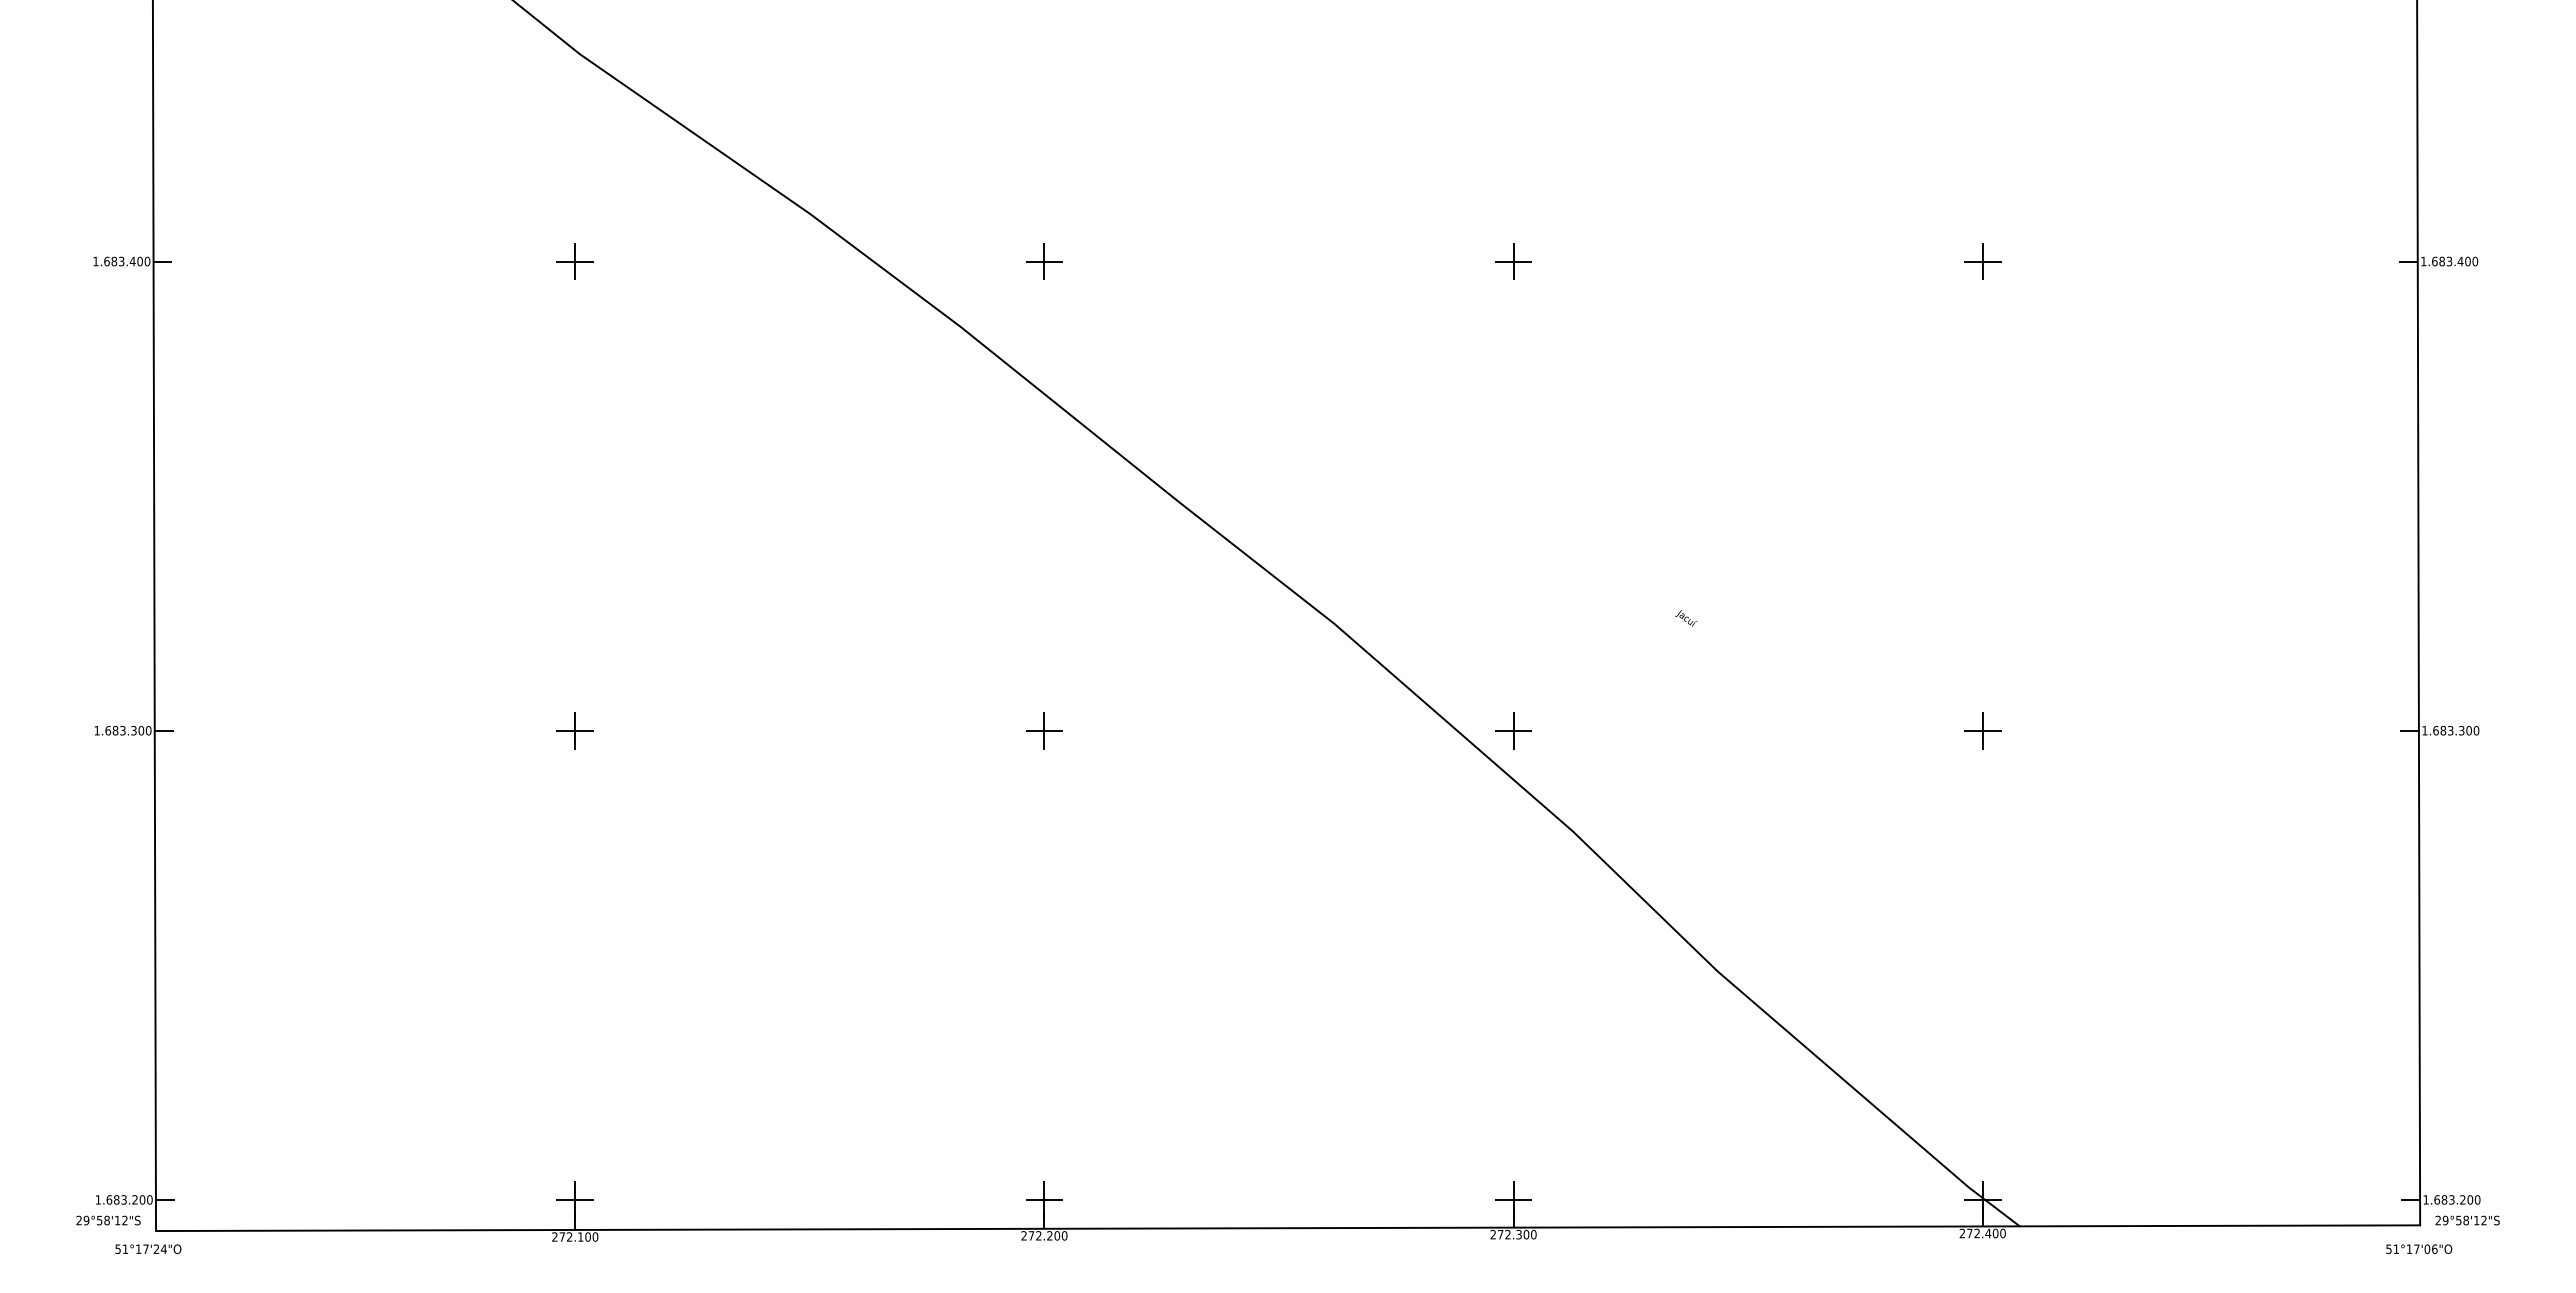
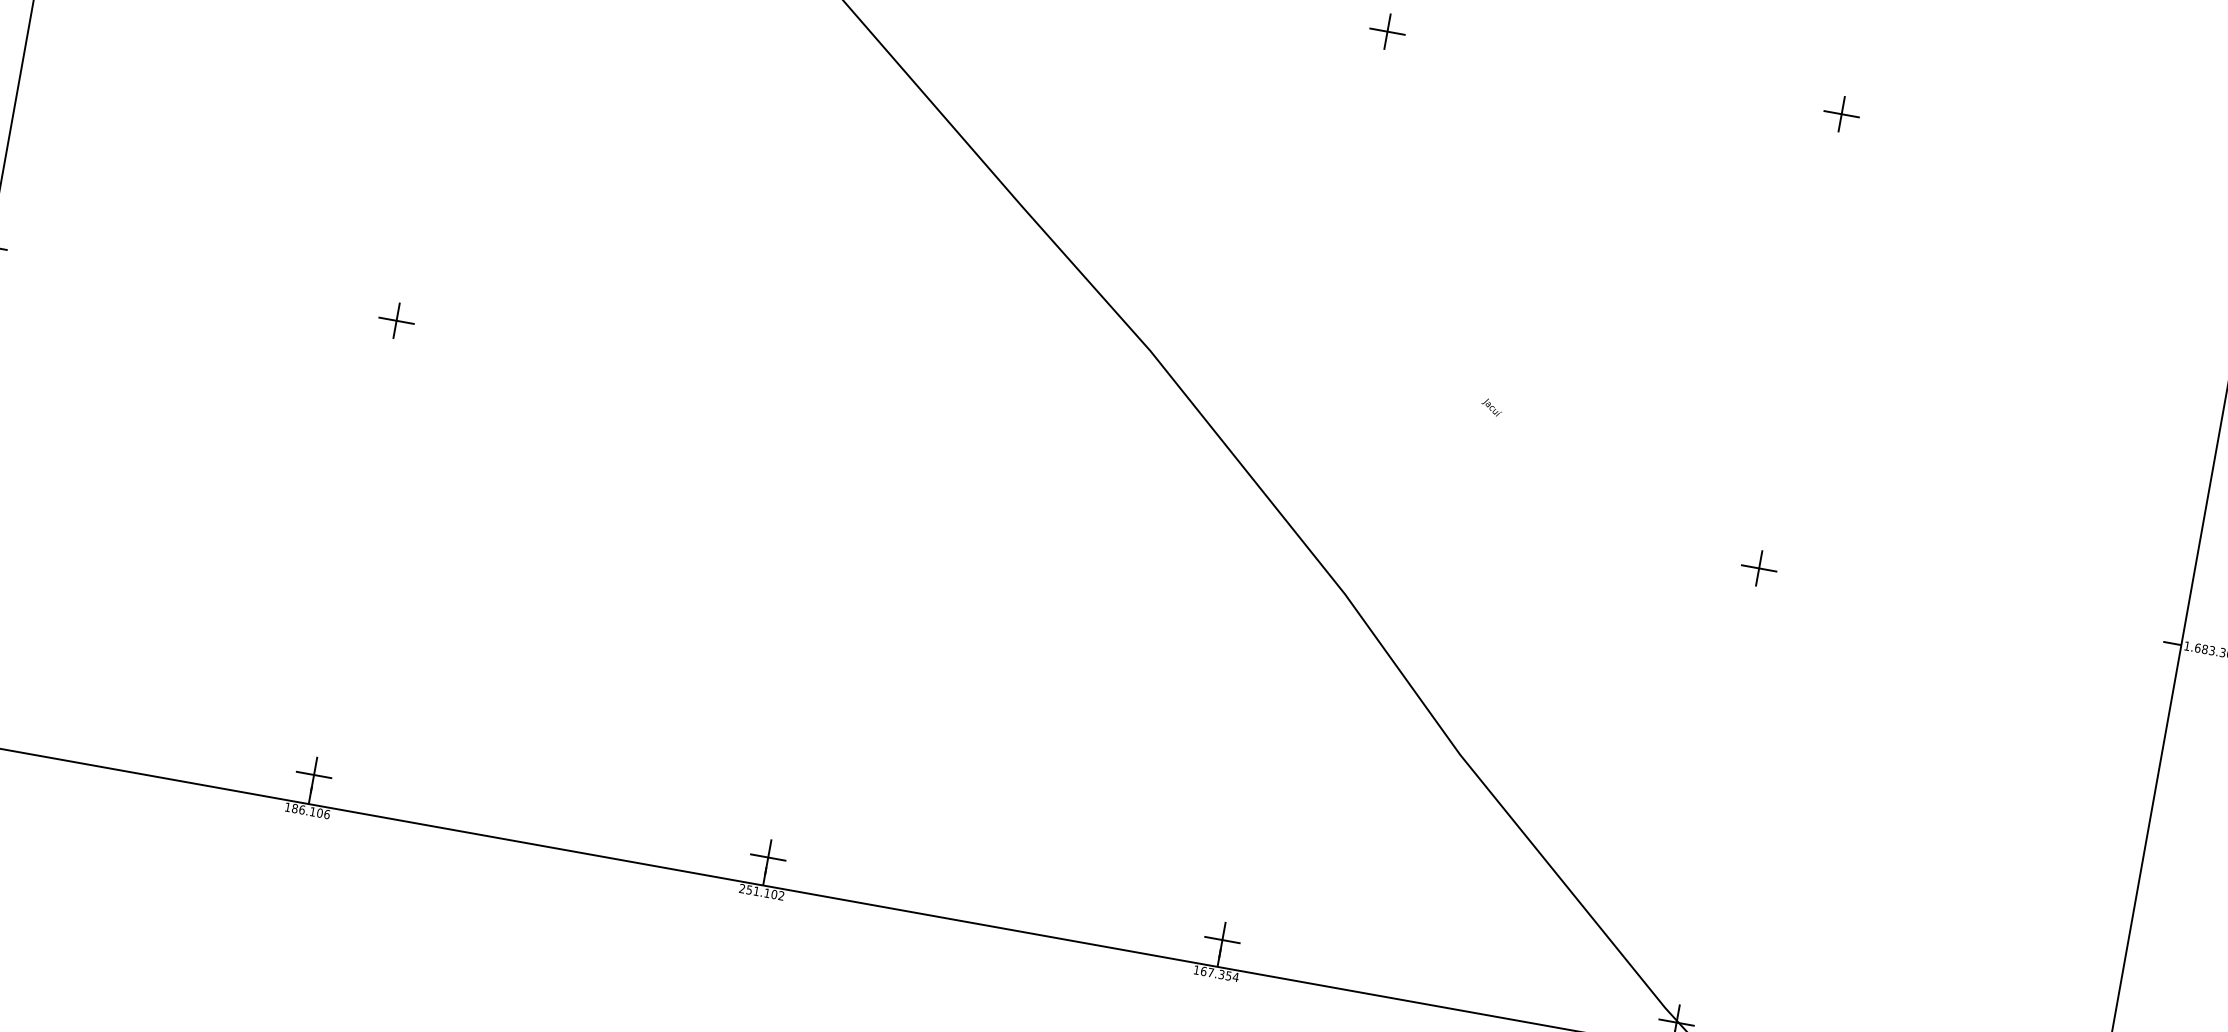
part: (1044, 730) -> (850, 403), removed
part: (1513, 730) -> (1304, 485), removed
text: (1513, 1234) -> (1216, 973), 272.300 -> 167.354
text: (1047, 1235) -> (764, 892), 272.200 -> 251.102
text: (575, 1236) -> (307, 810), 272.100 -> 186.106

